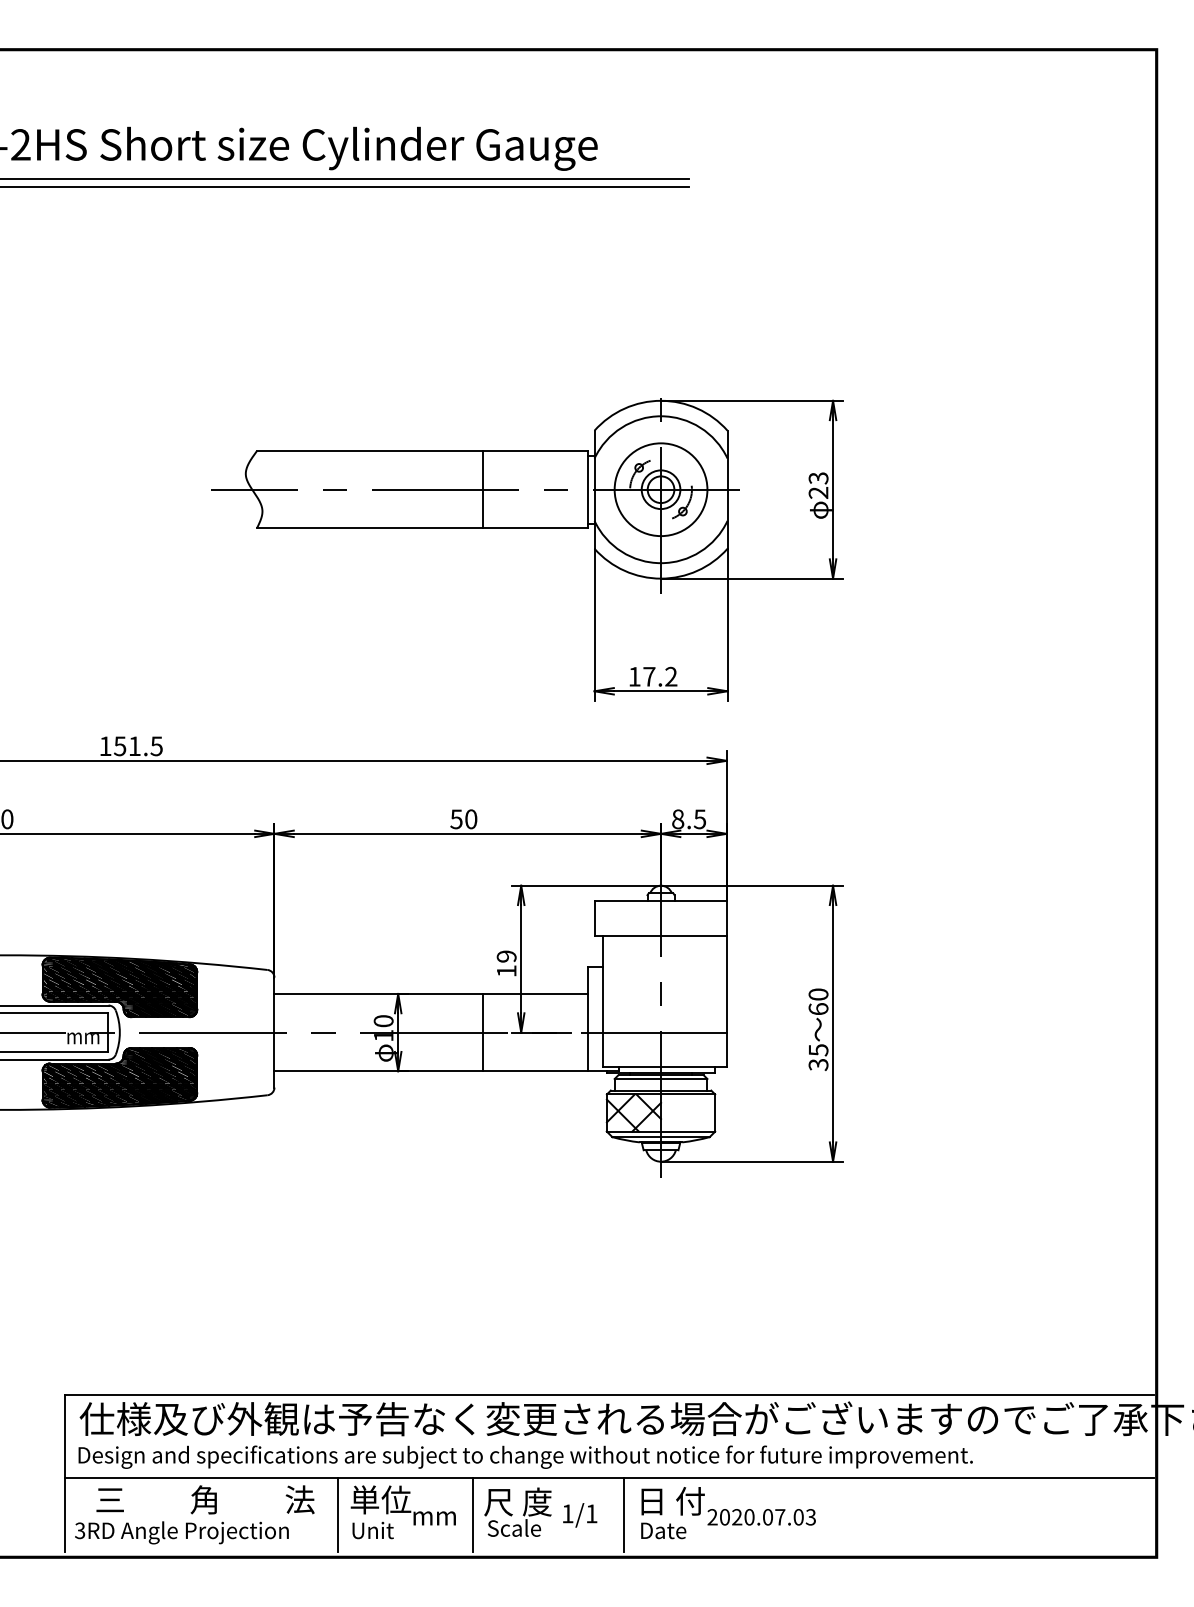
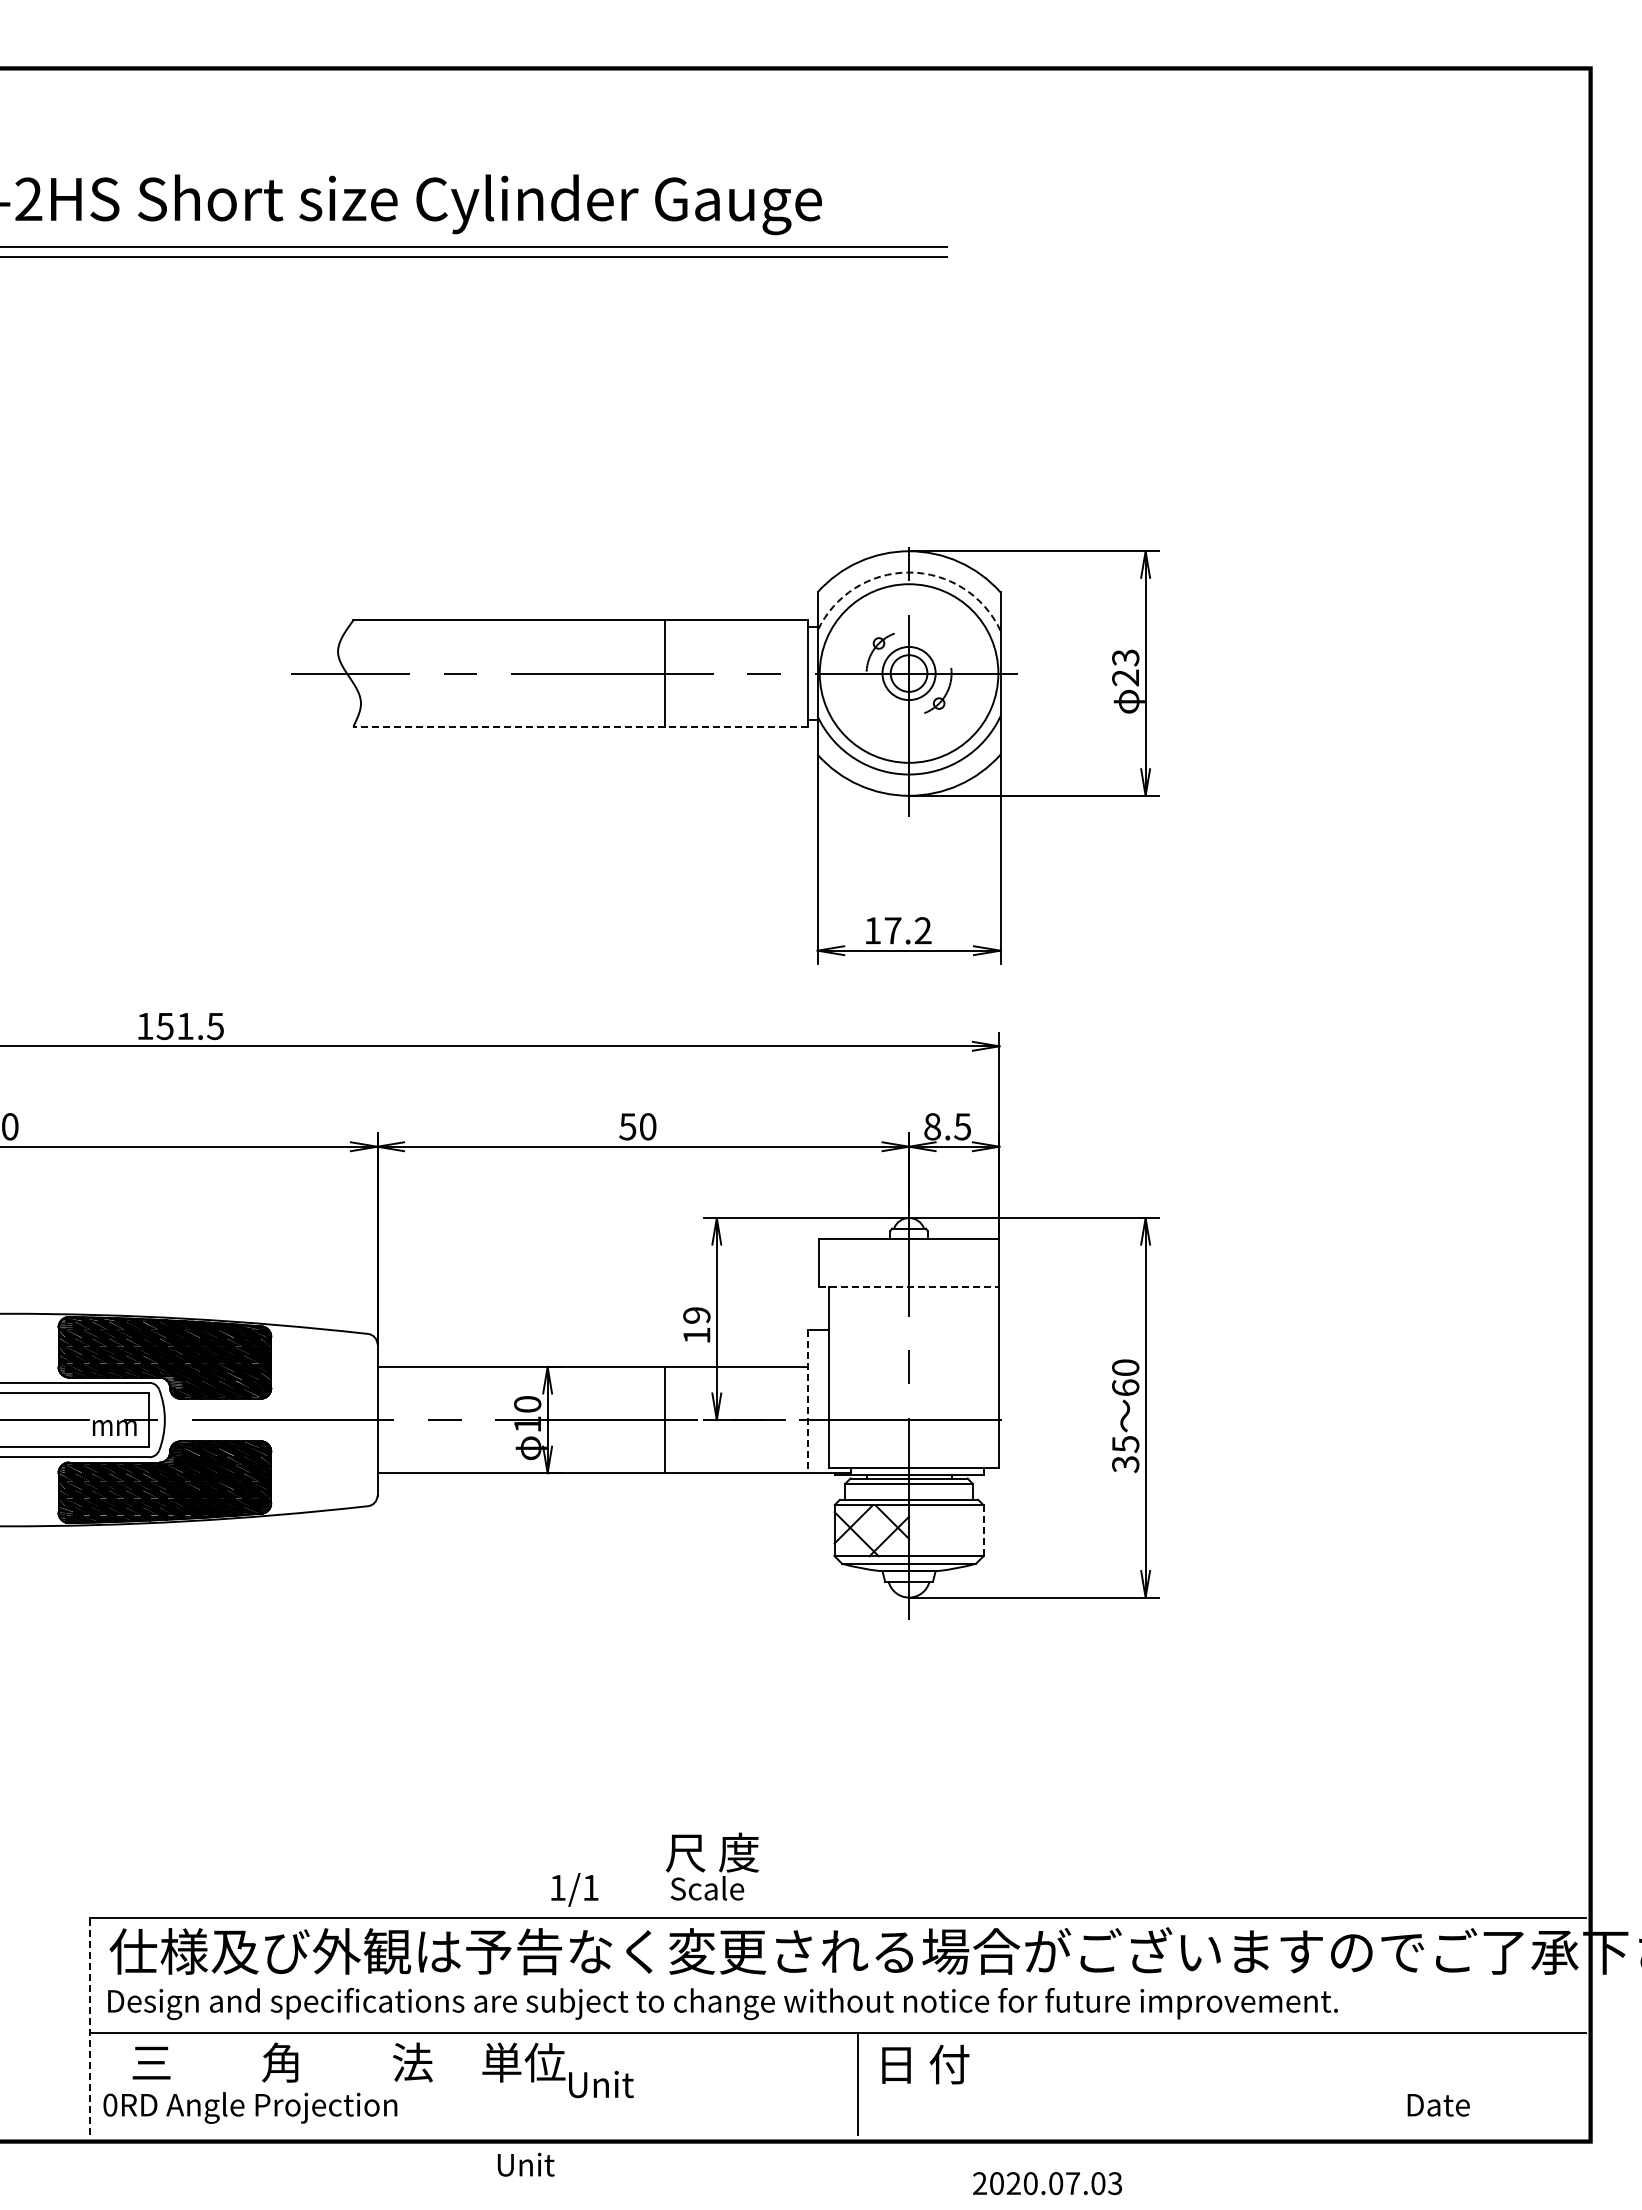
arc: (661, 416) -> (909, 572), solid -> dashed
circle: (660, 489) -> (908, 673), size x1.4
line: (422, 528) -> (580, 726), solid -> dashed
line: (661, 936) -> (909, 1287), solid -> dashed
line: (587, 1019) -> (808, 1401), solid -> dashed
line: (715, 1112) -> (983, 1530), solid -> dashed
line: (65, 1473) -> (89, 2026), solid -> dashed
text: (517, 1512) -> (711, 1866), moved
line: (337, 1515) -> (464, 2083), removed
text: (436, 1515) -> (600, 2084), mm -> Unit
line: (473, 1515) -> (650, 2083), removed
text: (579, 1515) -> (574, 1889), moved
text: (761, 1517) -> (1047, 2183), moved
text: (80, 1530) -> (110, 2104), 3RD -> 0RD
text: (372, 1530) -> (525, 2164), moved
text: (663, 1531) -> (1438, 2105), moved

